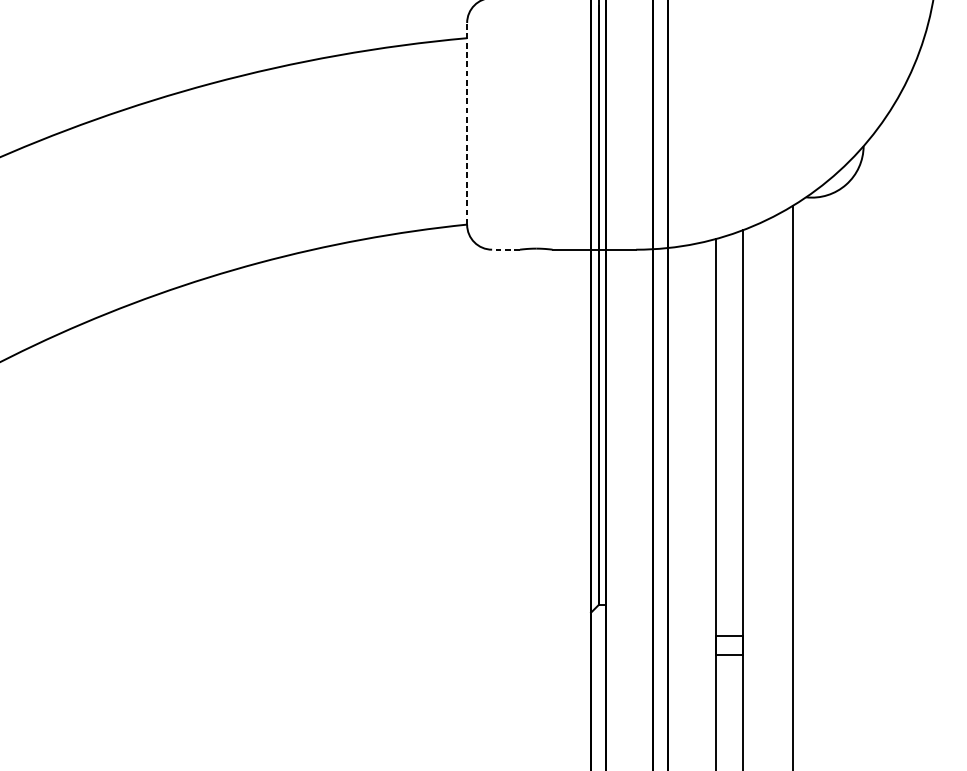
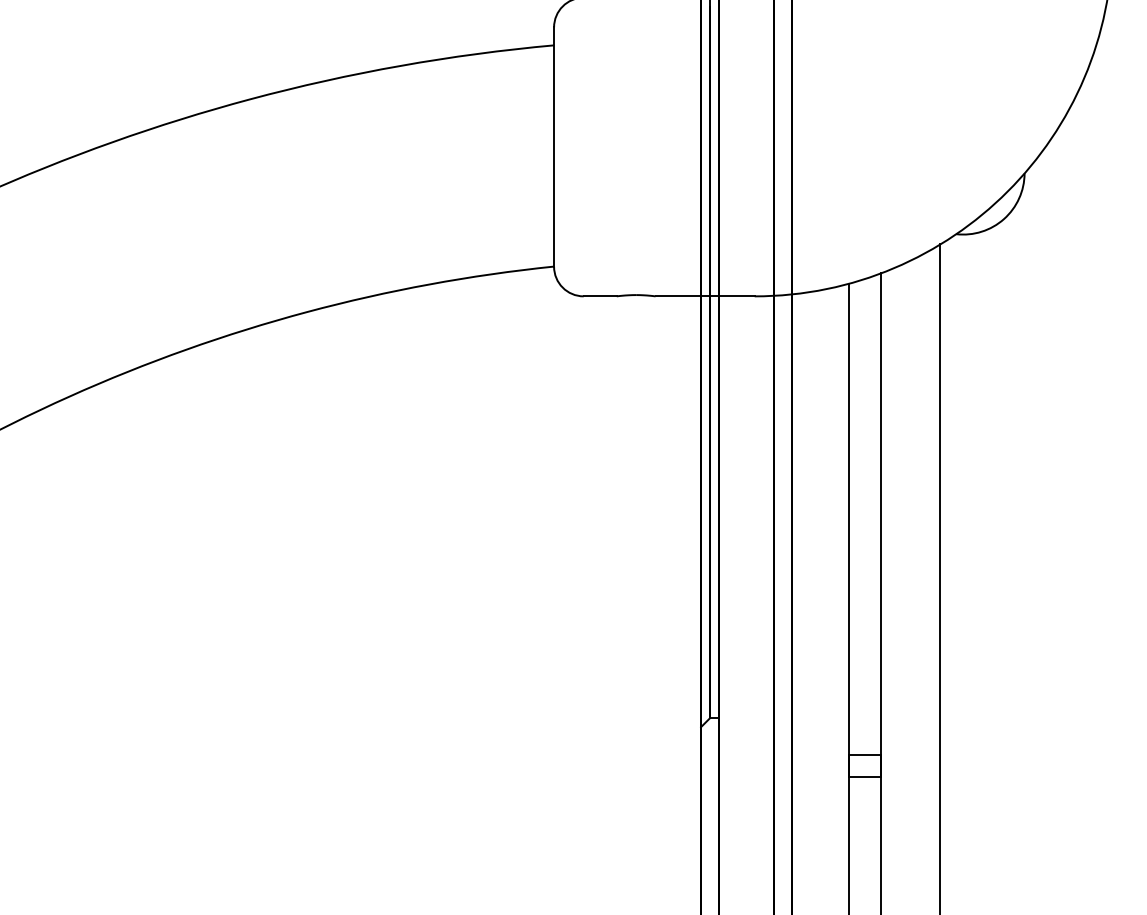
line: (467, 124) -> (554, 147), dashed -> solid
line: (506, 249) -> (600, 296), dashed -> solid

